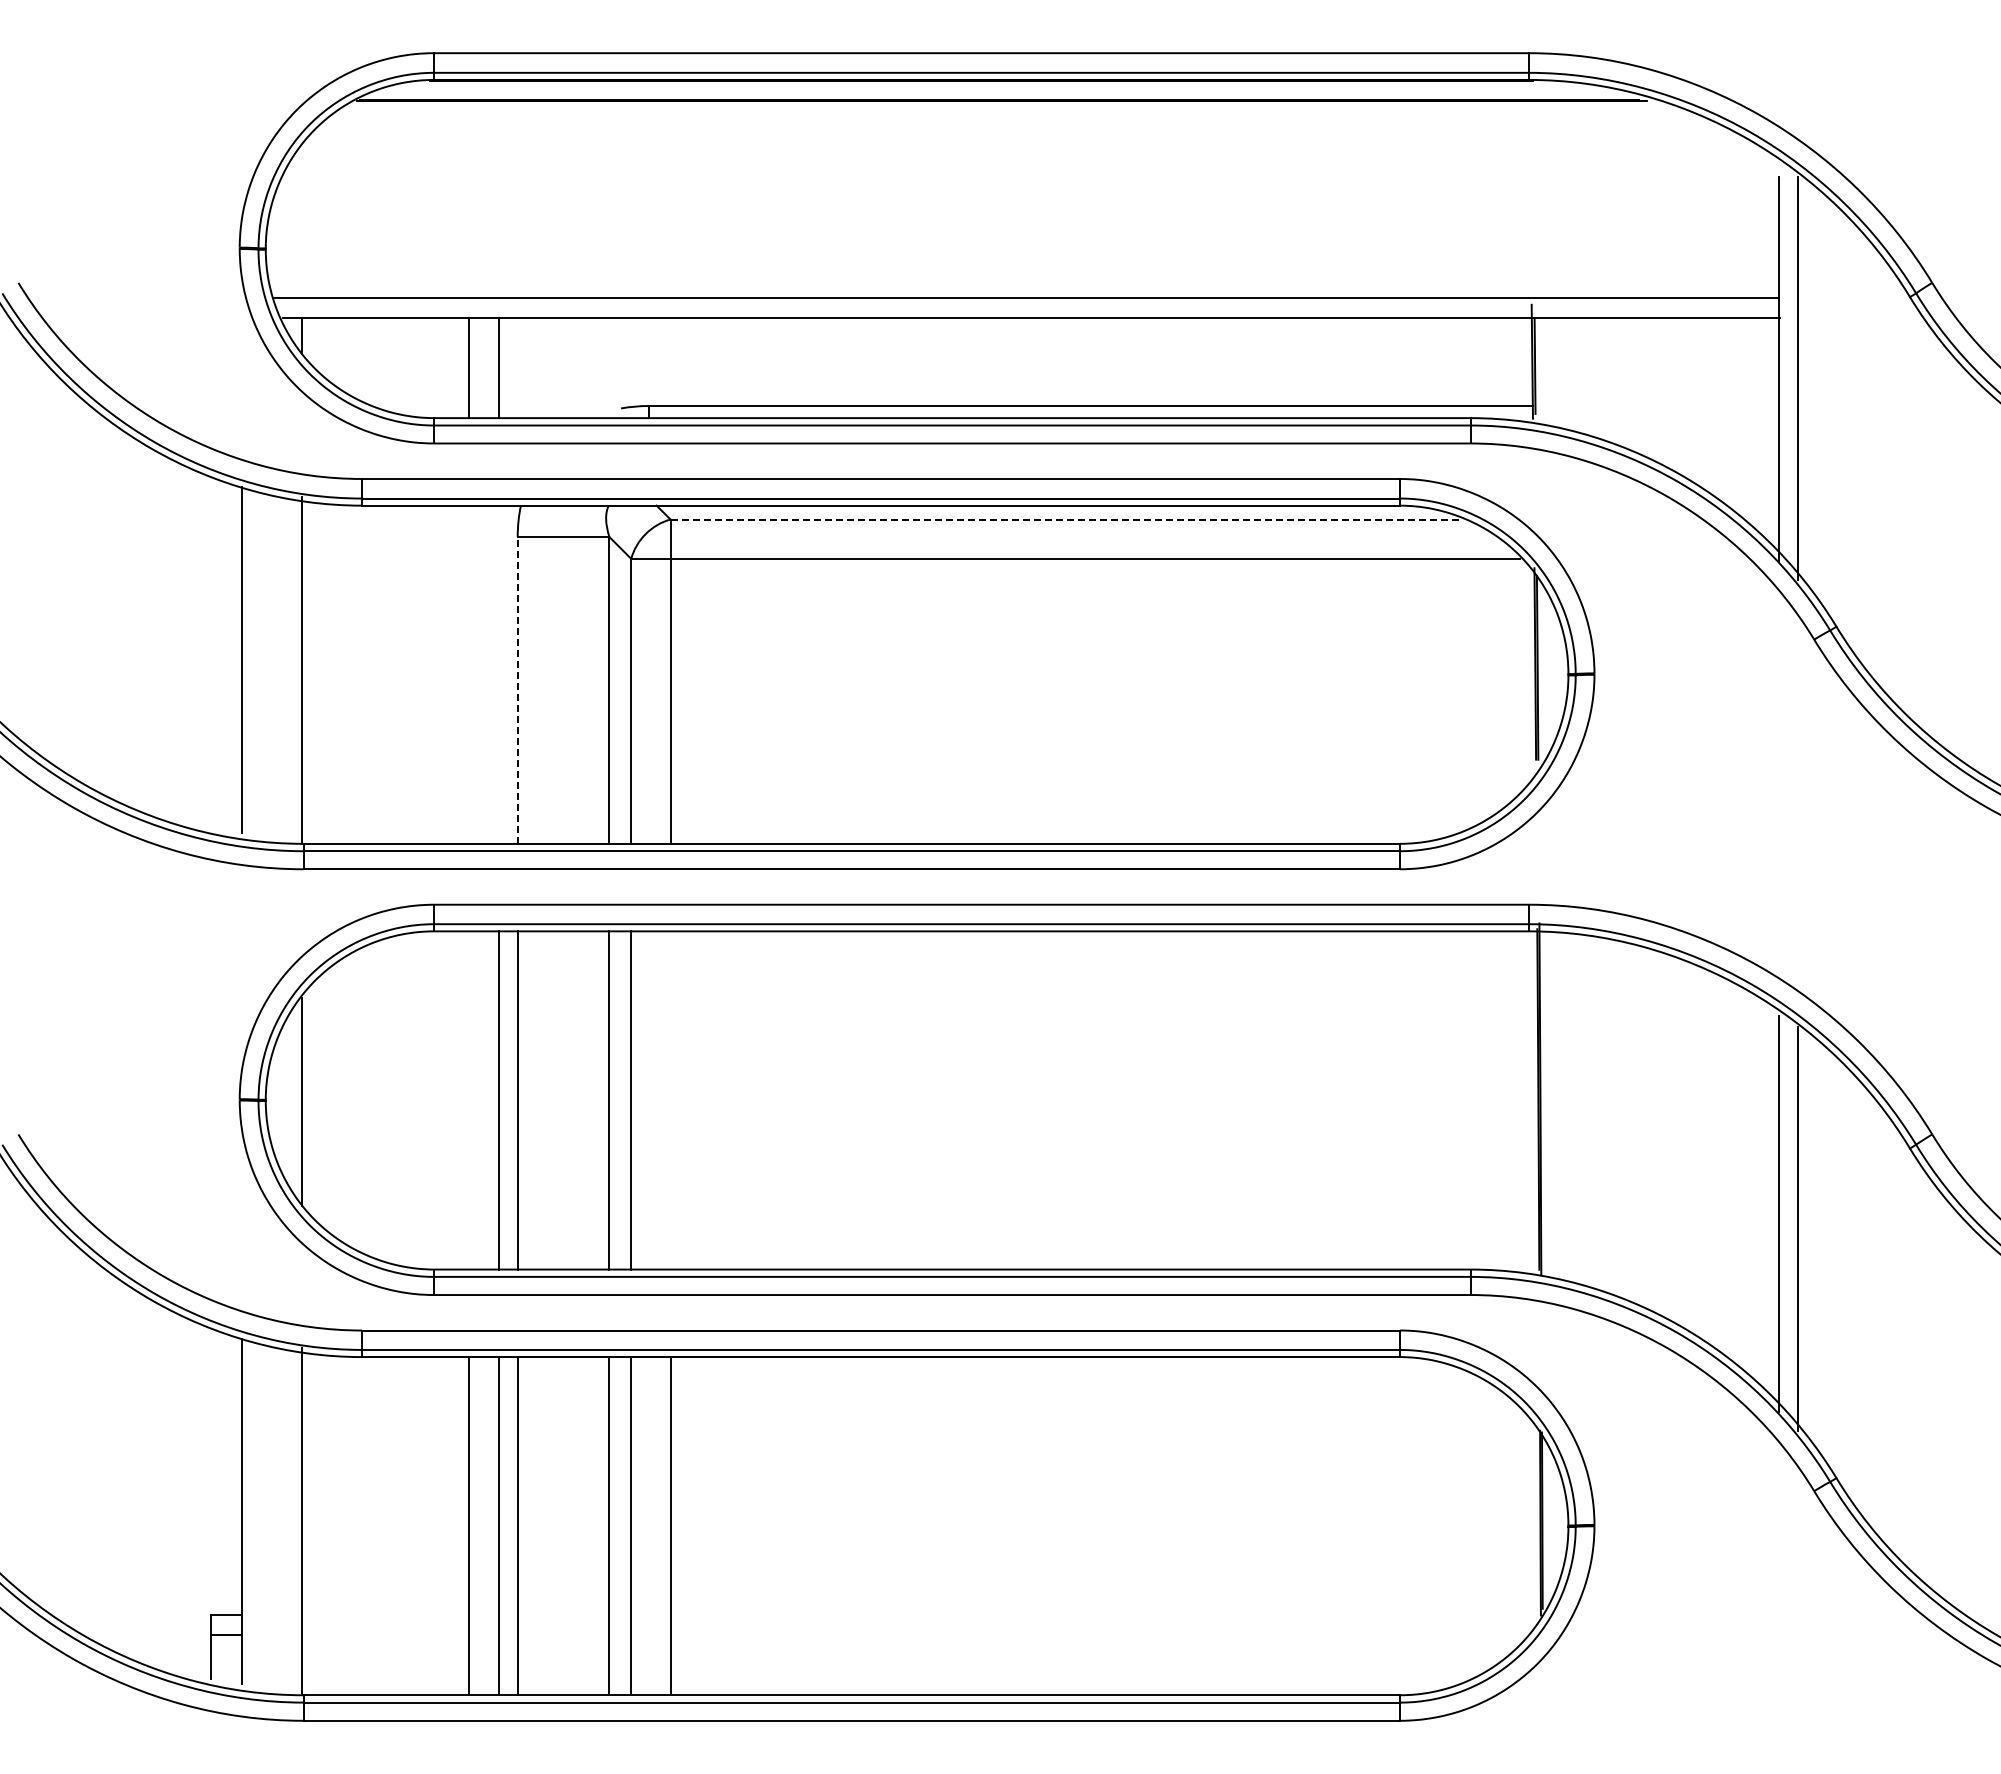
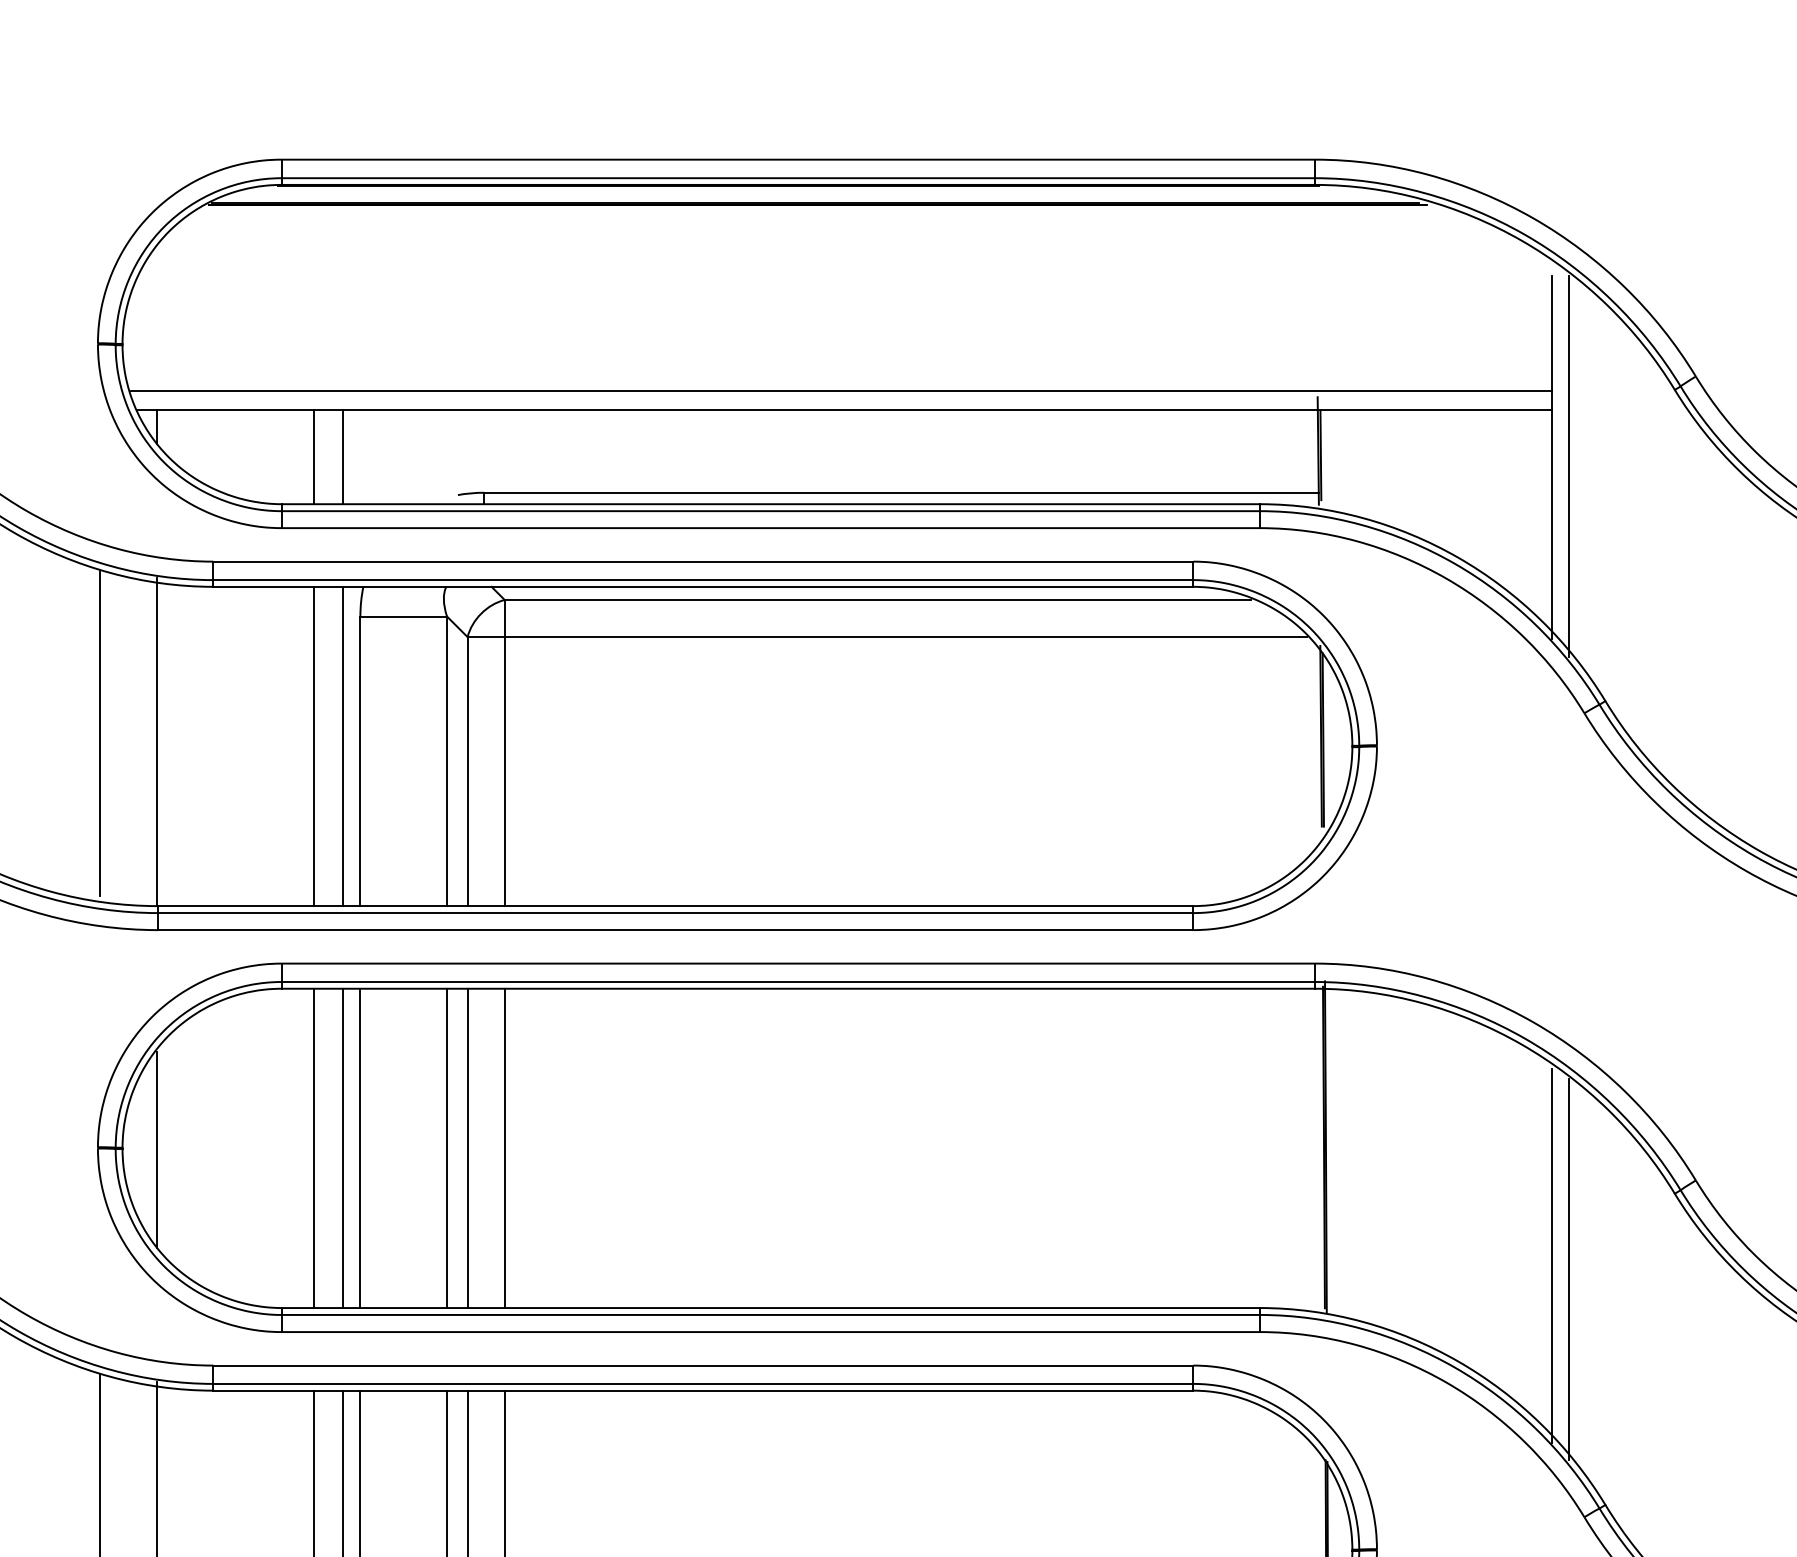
line: (1066, 519) -> (878, 599), dashed -> solid
line: (468, 674) -> (313, 746), added
line: (499, 674) -> (343, 746), added
line: (517, 689) -> (360, 760), dashed -> solid
line: (468, 1100) -> (313, 1148), added
line: (670, 1100) -> (504, 1148), added

